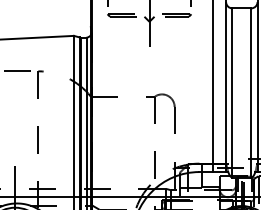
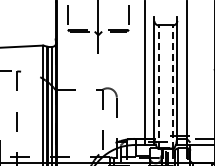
line: (231, 93) -> (158, 87), solid -> dashed
line: (250, 93) -> (172, 87), solid -> dashed

